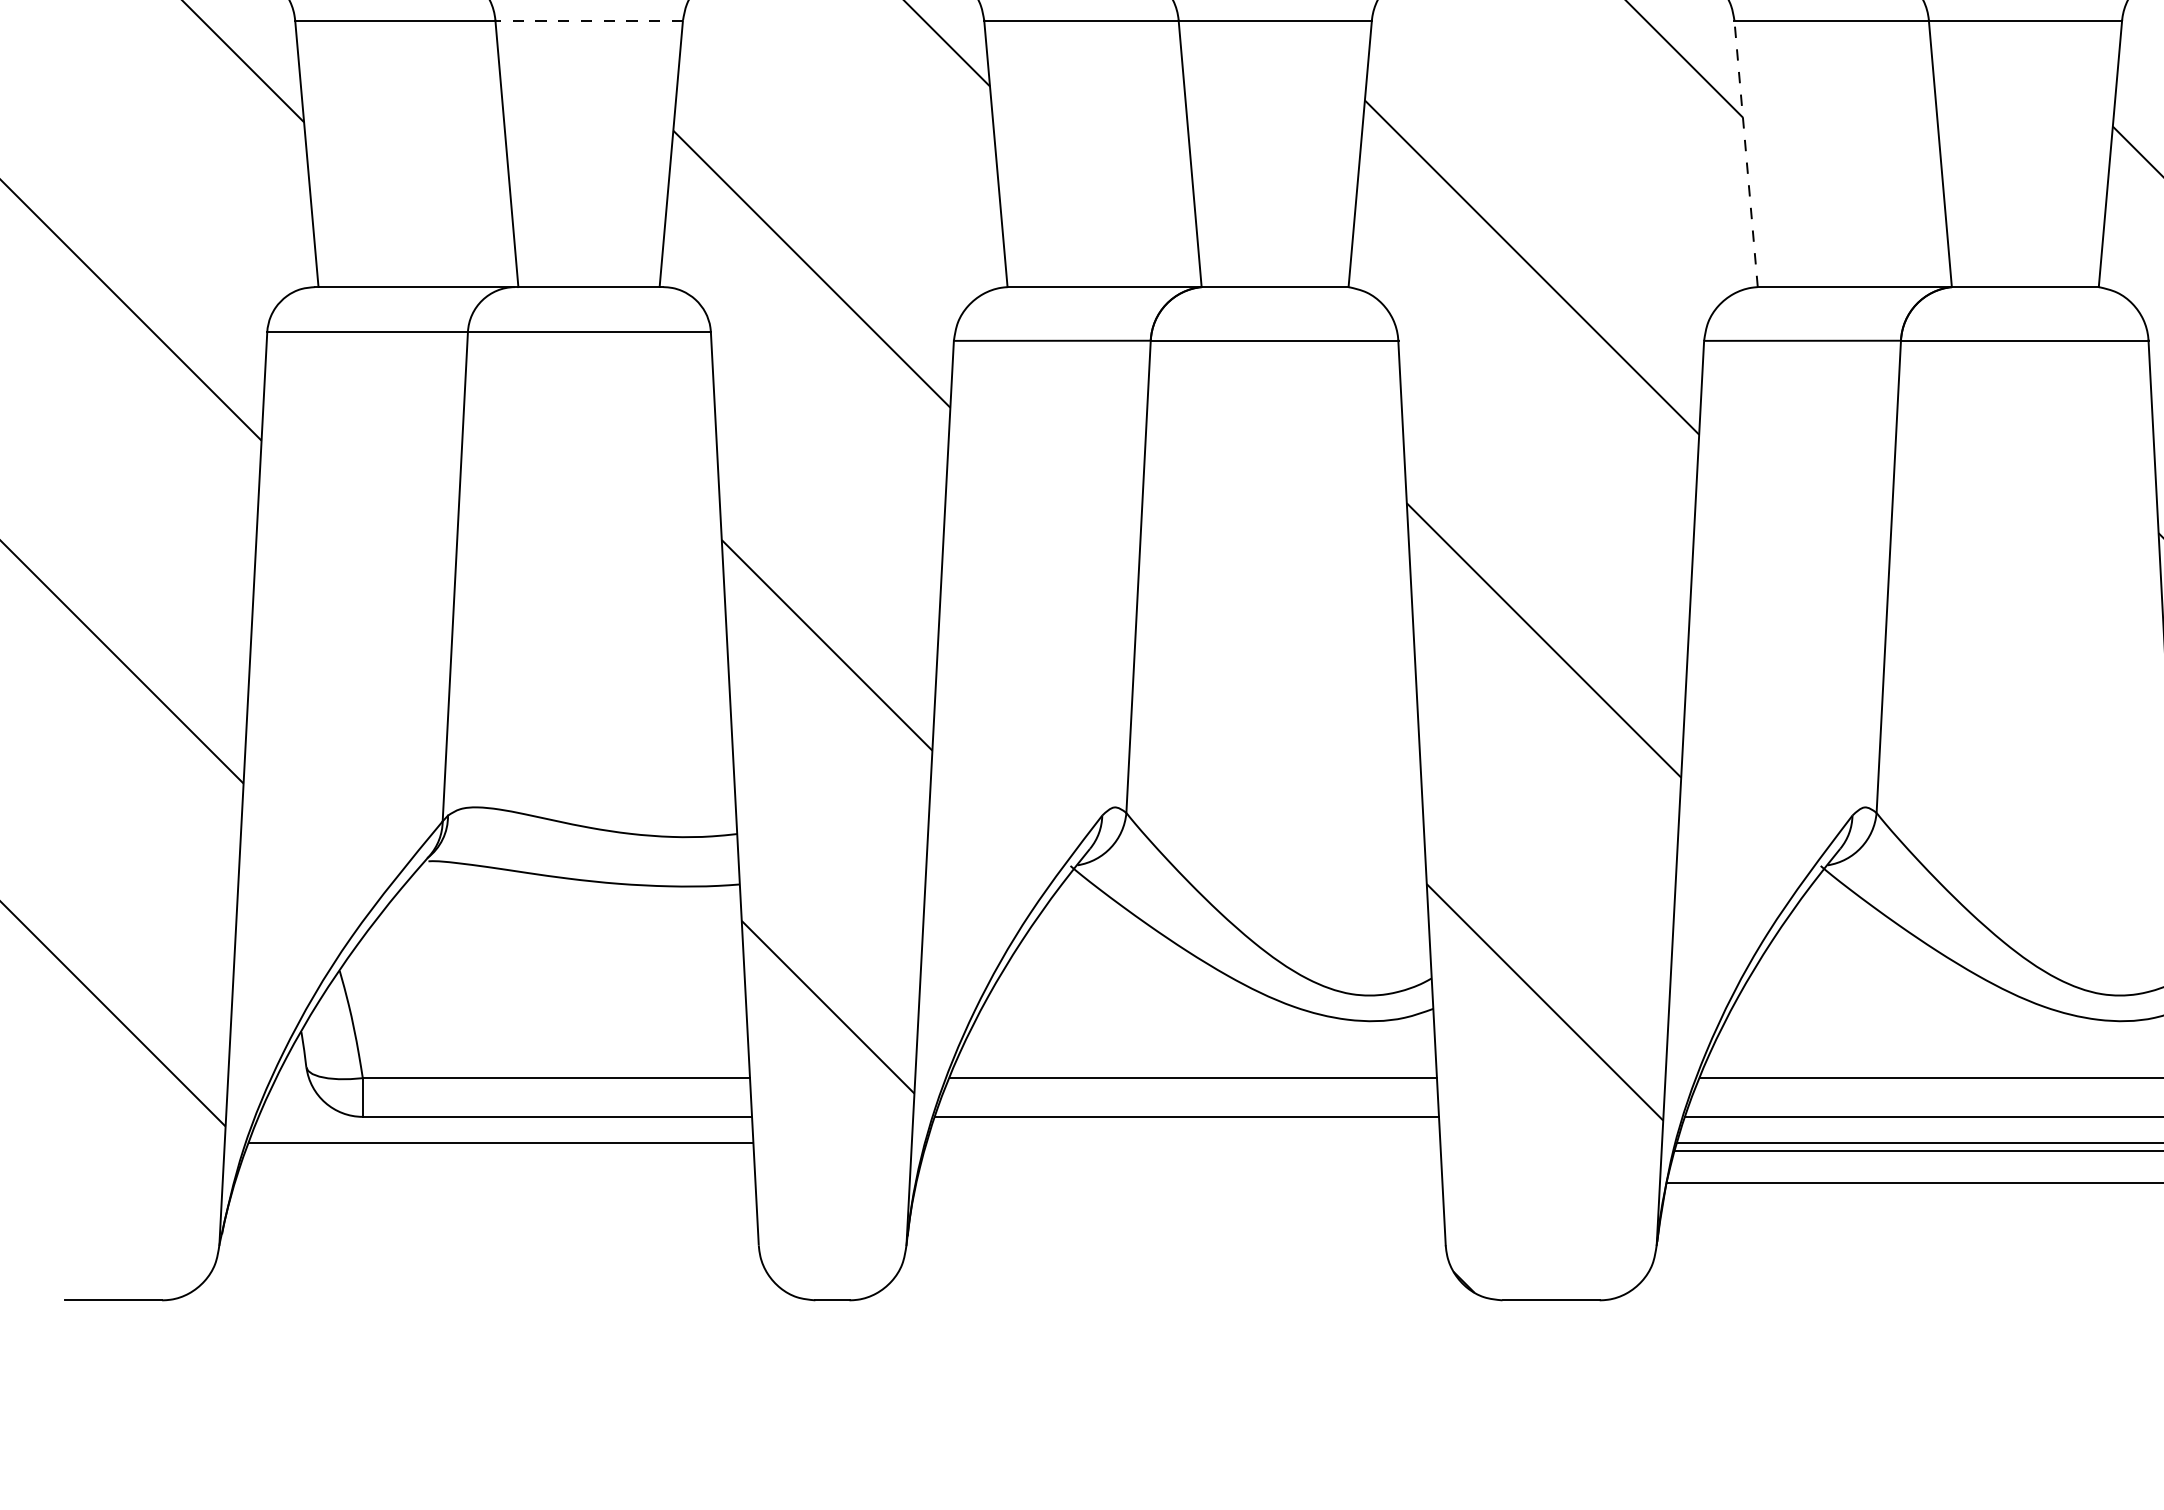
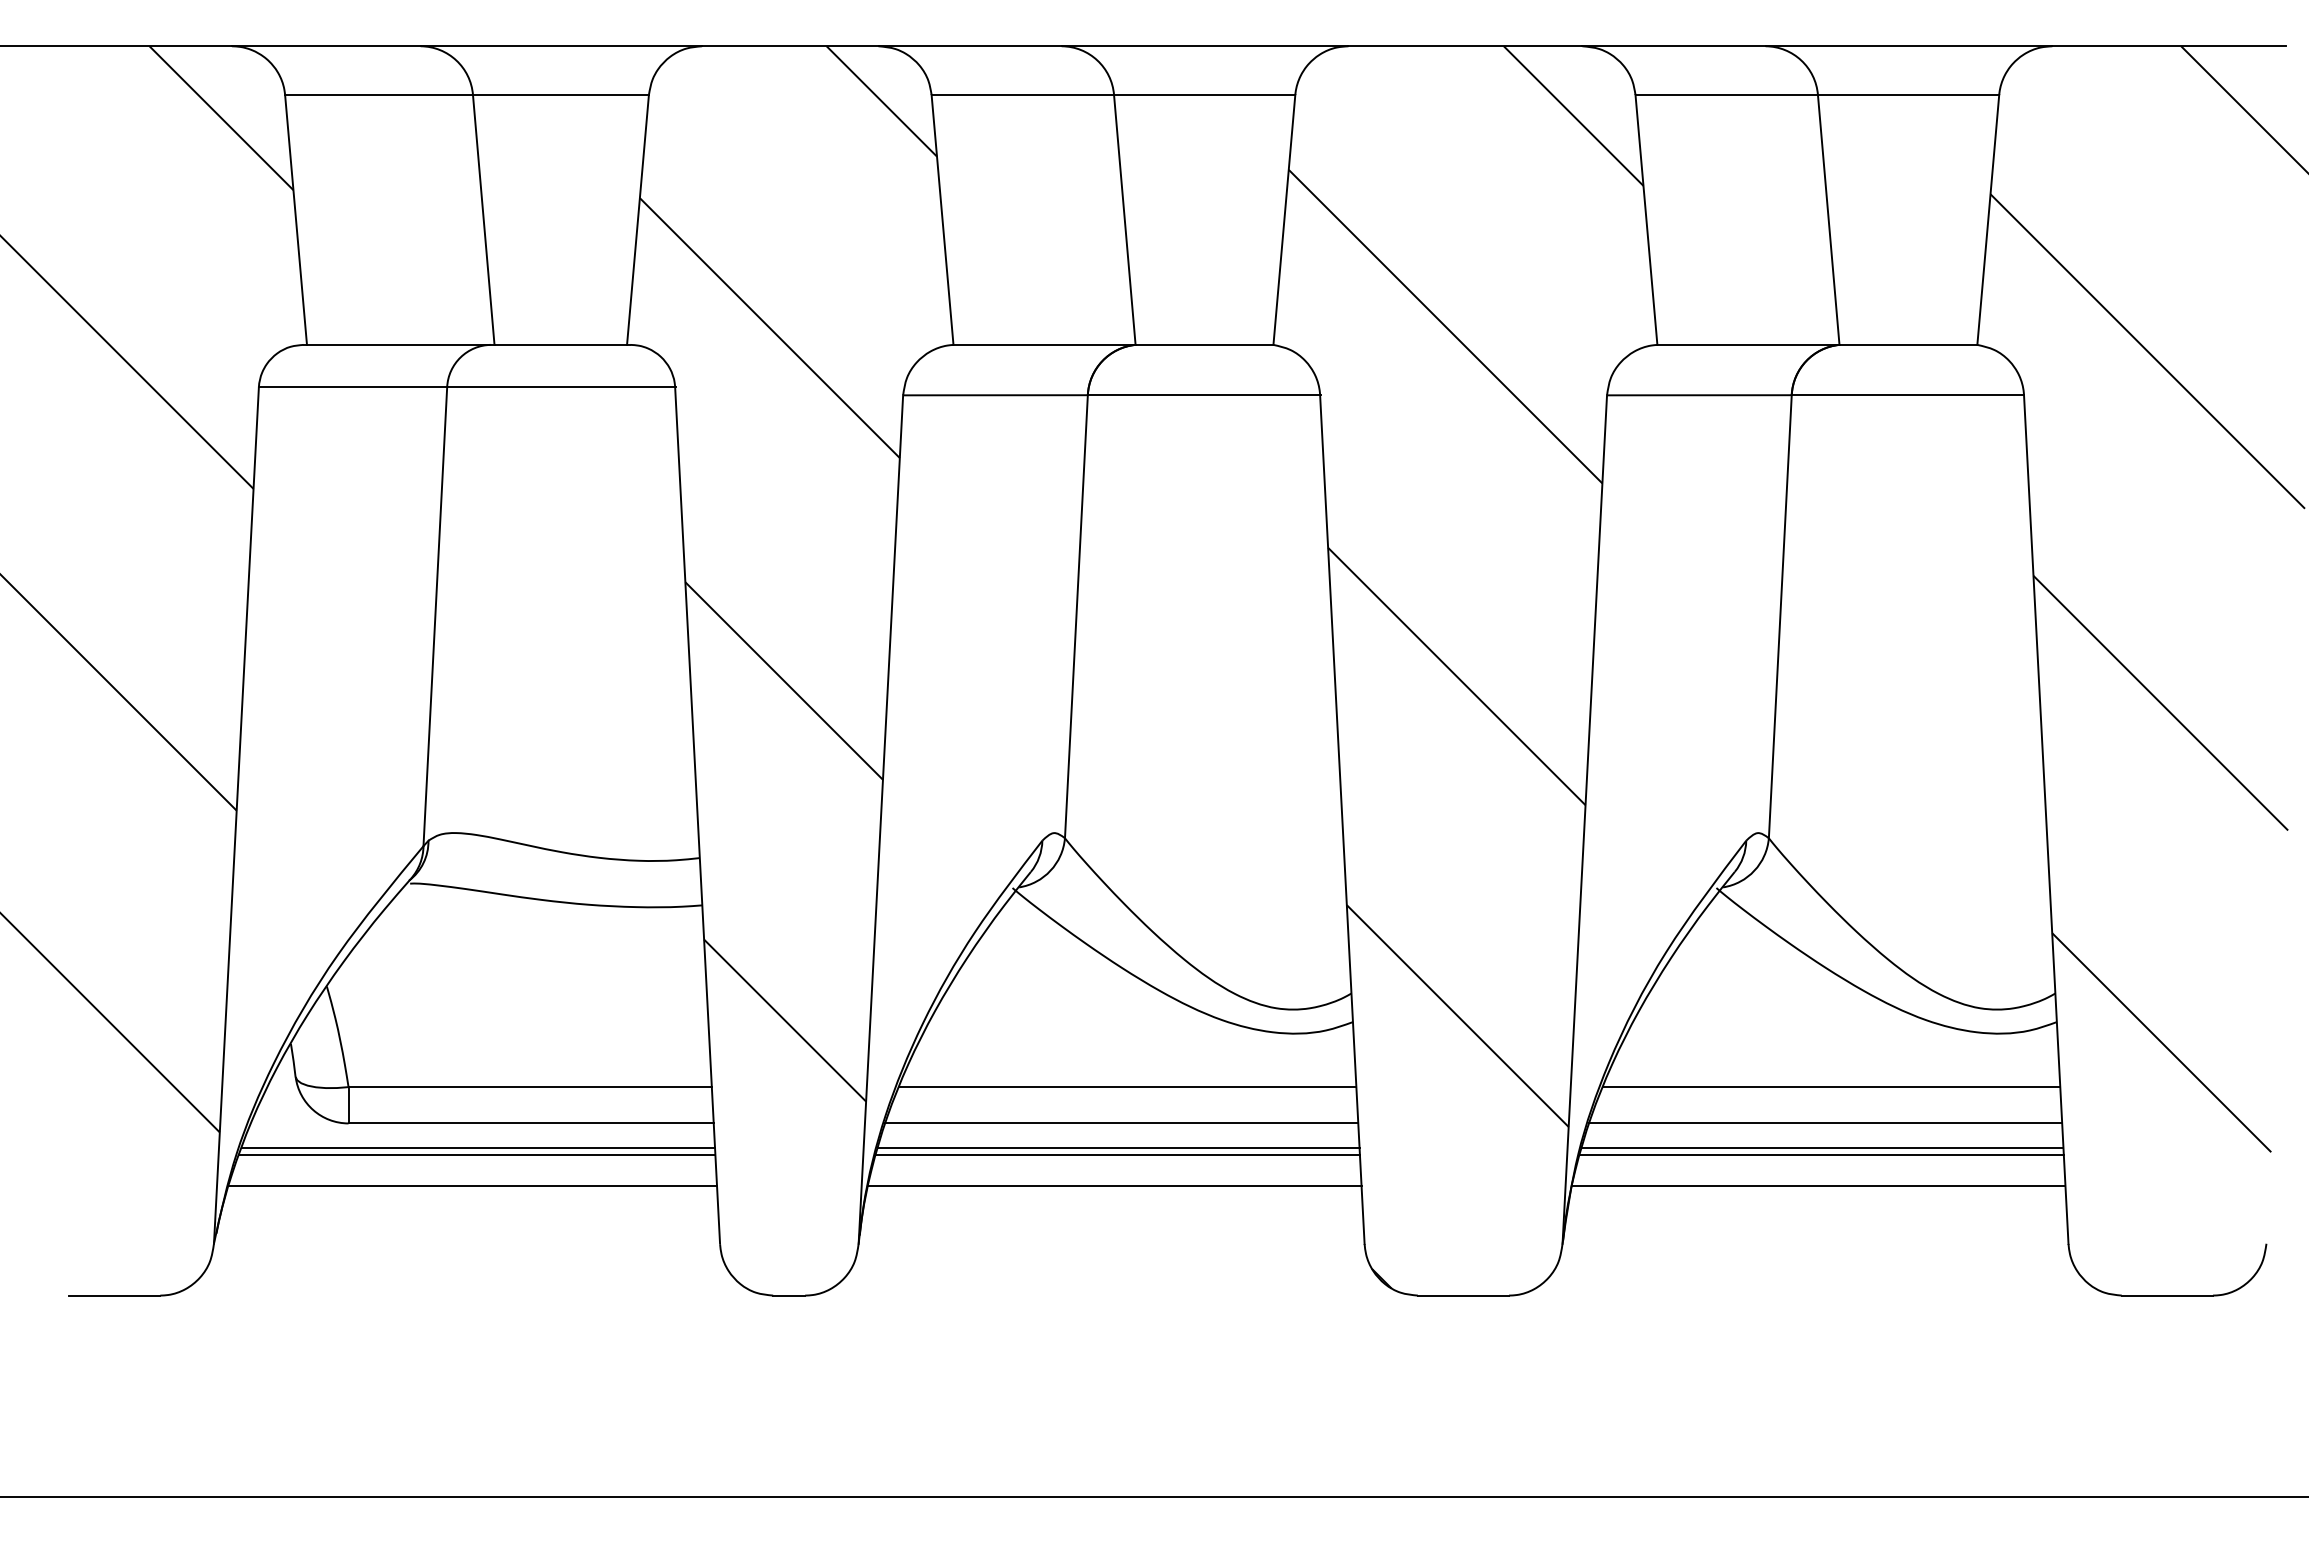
line: (588, 20) -> (560, 94), dashed -> solid
line: (1746, 153) -> (1646, 219), dashed -> solid
line: (1183, 1143) -> (1118, 1148), added
line: (500, 1151) -> (477, 1155), added
line: (1182, 1151) -> (1117, 1155), added
line: (494, 1183) -> (472, 1185), added
line: (1179, 1183) -> (1114, 1185), added

